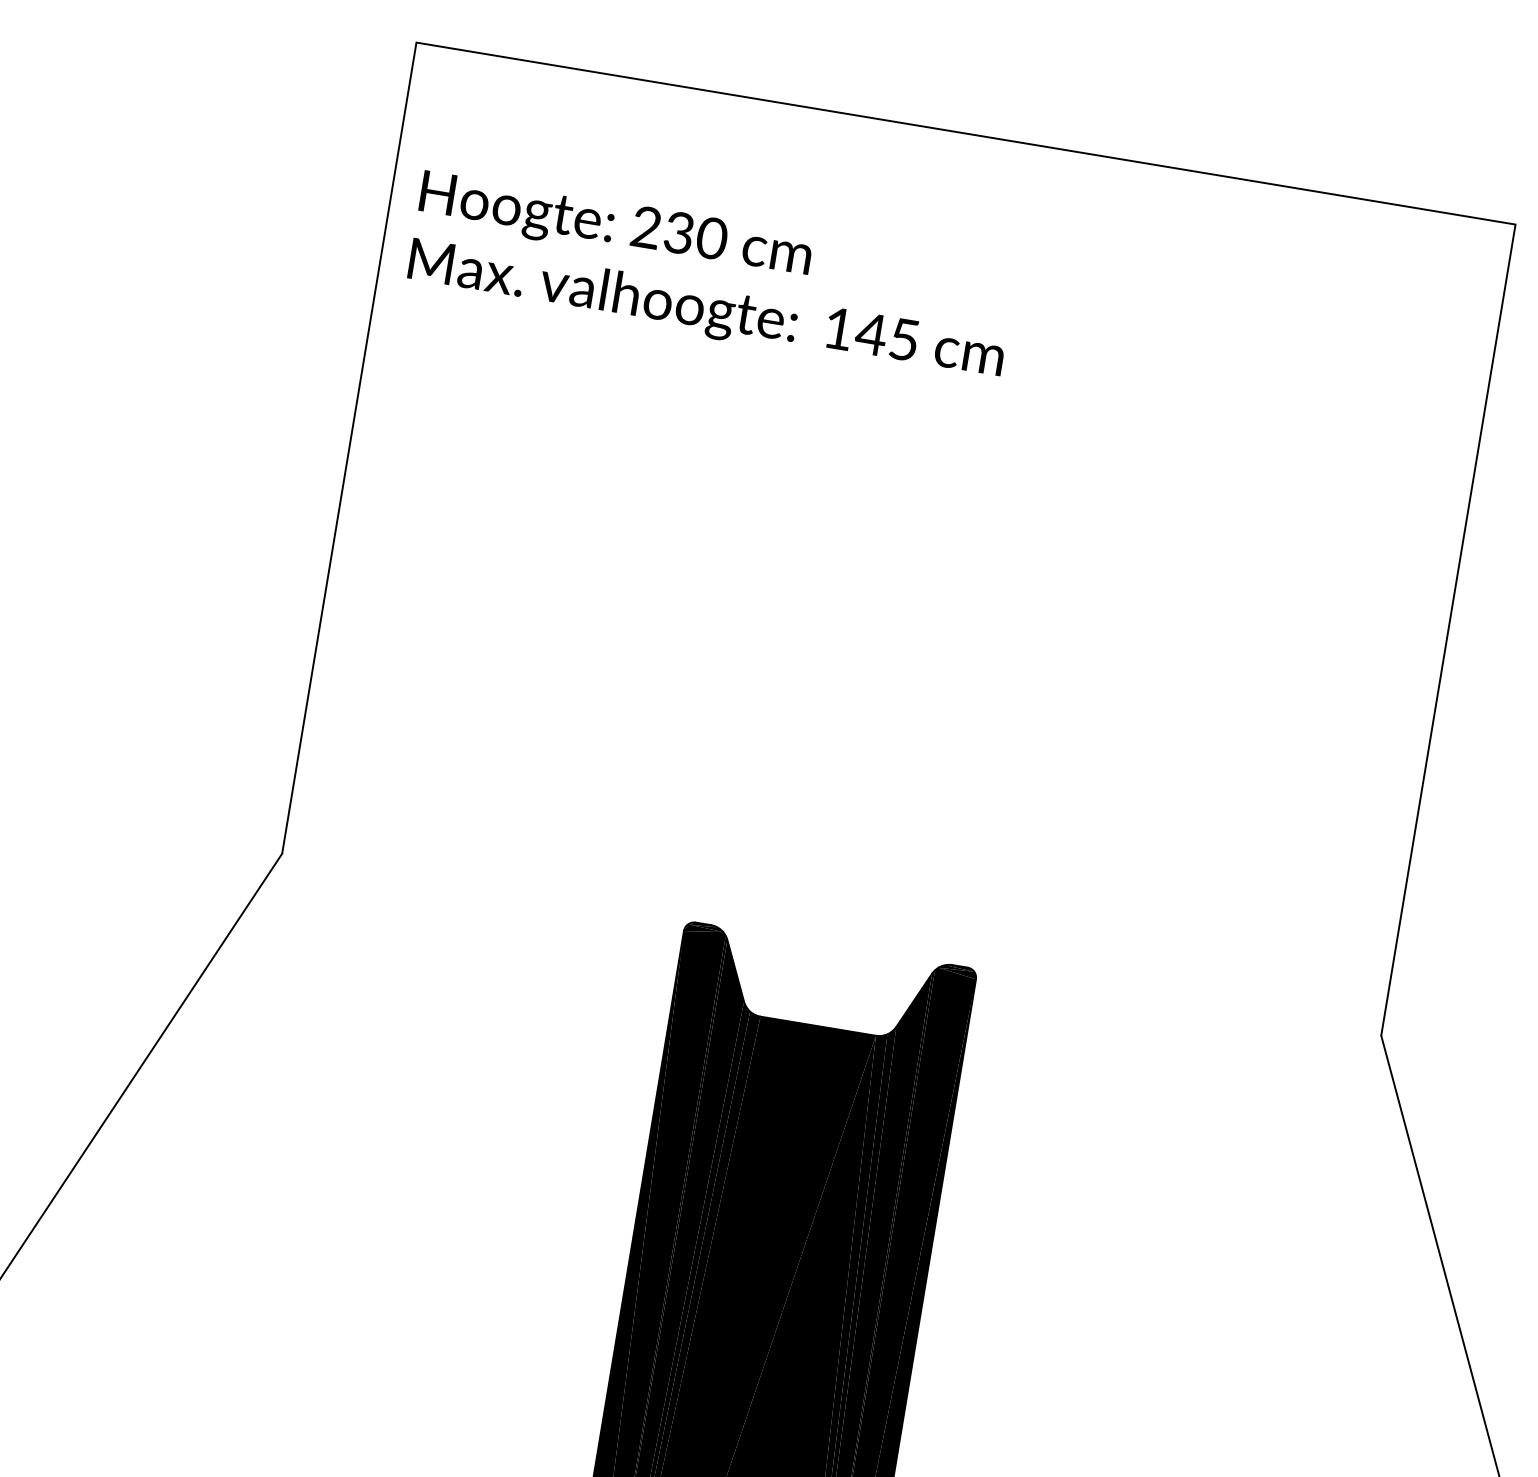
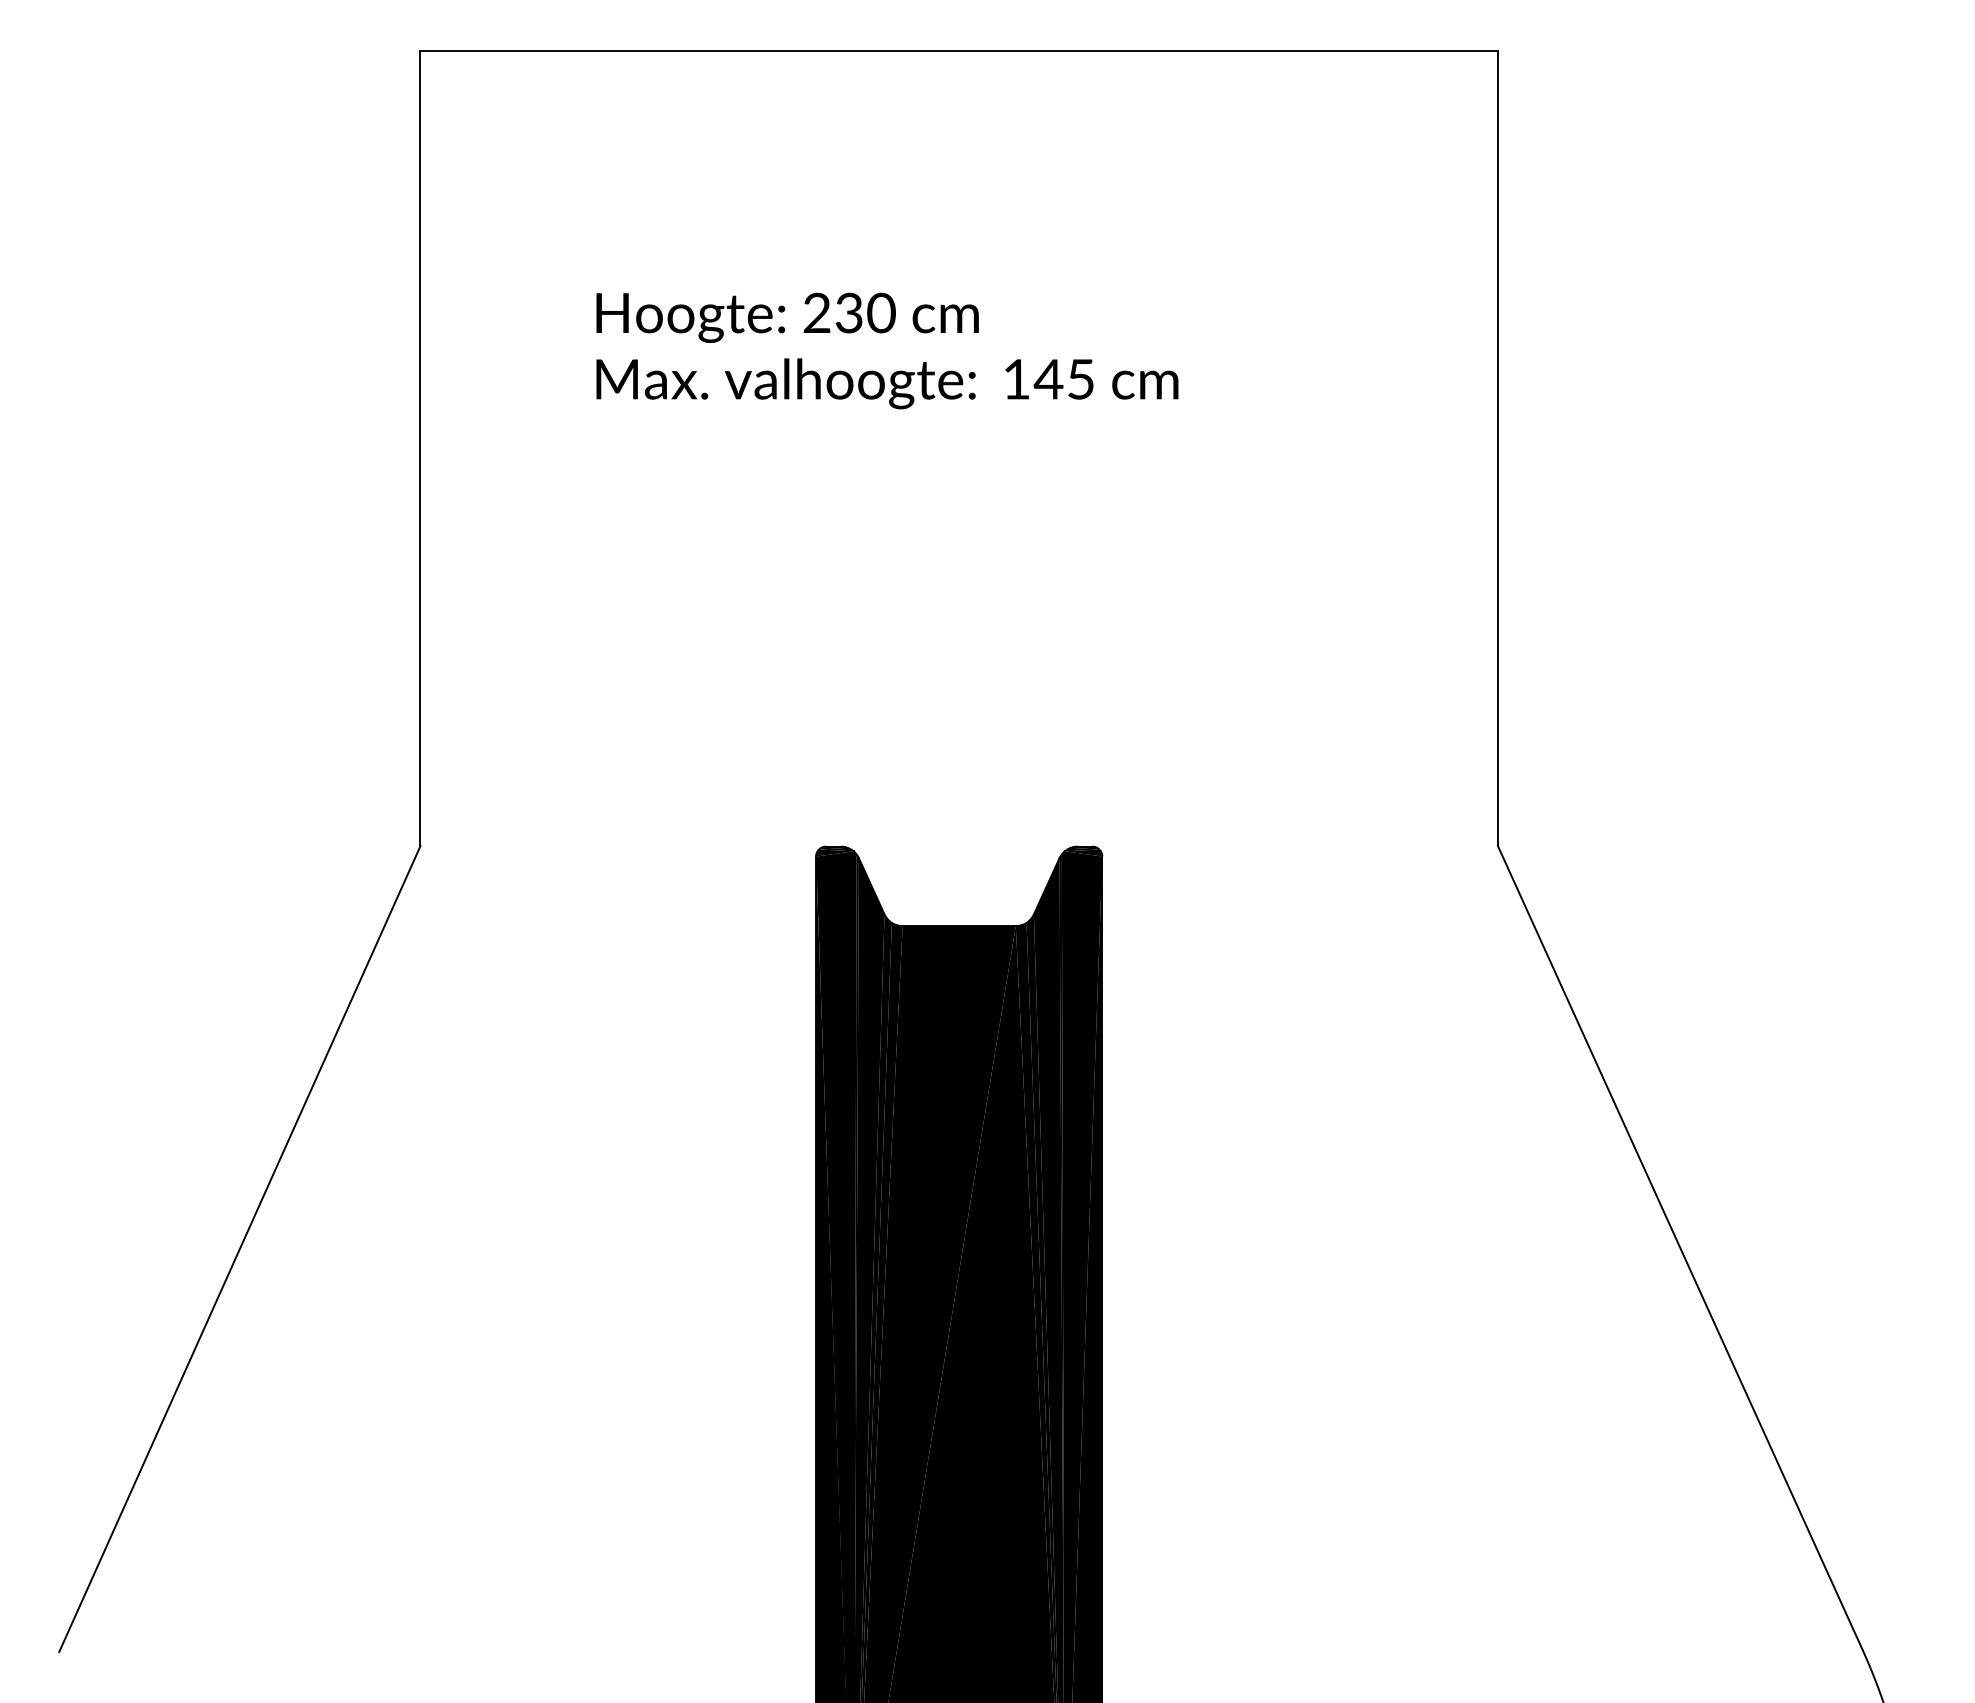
text: (711, 277) -> (887, 350), moved

